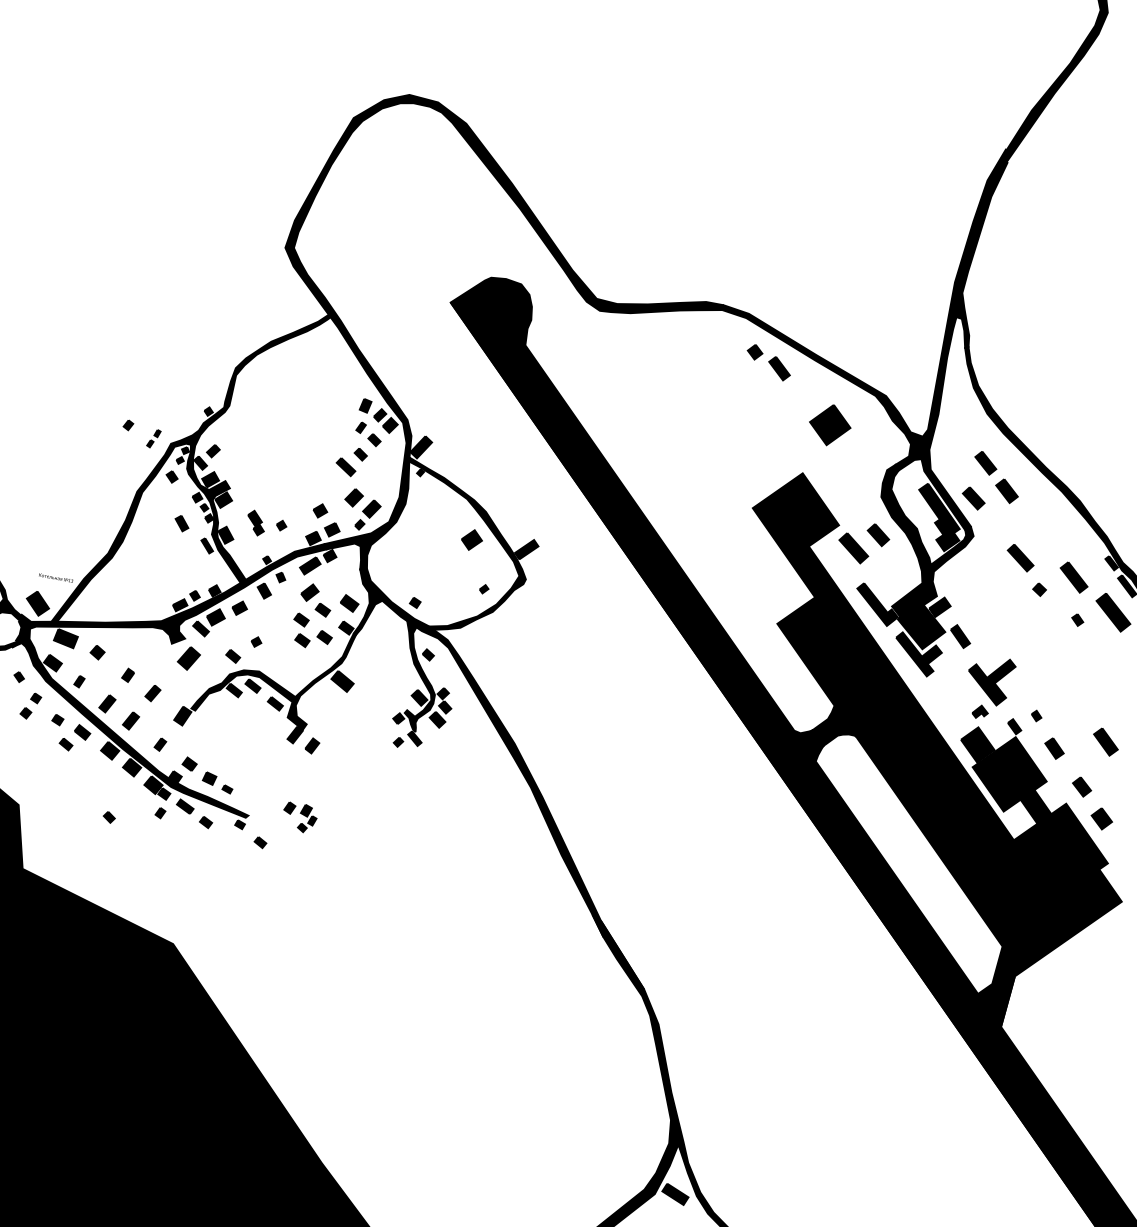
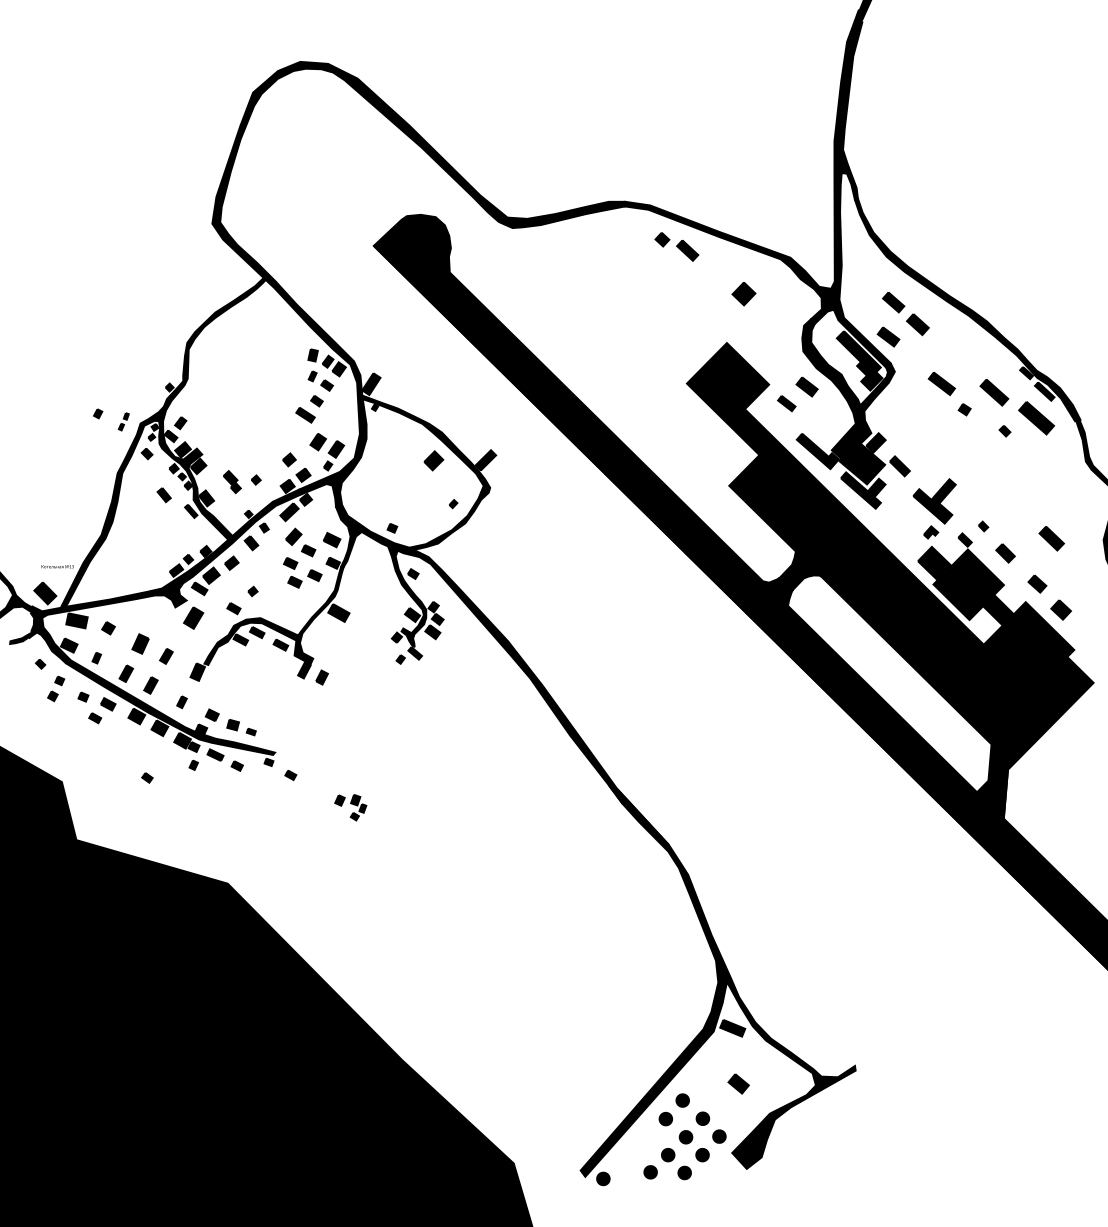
part: (829, 424) -> (743, 293), size x0.6
part: (853, 548) -> (786, 403), size x0.6
part: (128, 674) -> (140, 643), size x1.6
part: (299, 817) -> (350, 807), moved

